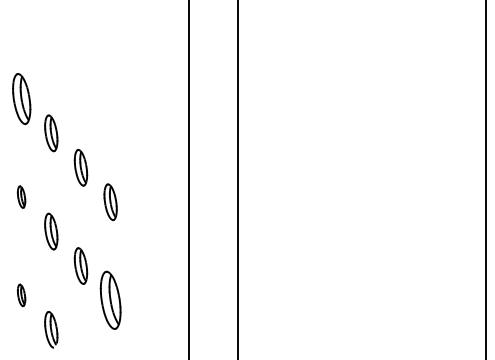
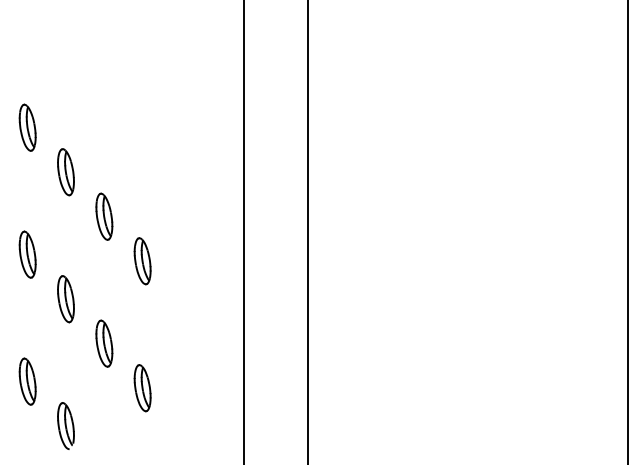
part: (21, 98) -> (27, 127), size x0.71
part: (21, 197) -> (27, 254), size x1.67
part: (21, 295) -> (27, 381), size x1.67
part: (110, 300) -> (142, 388), size x0.62

